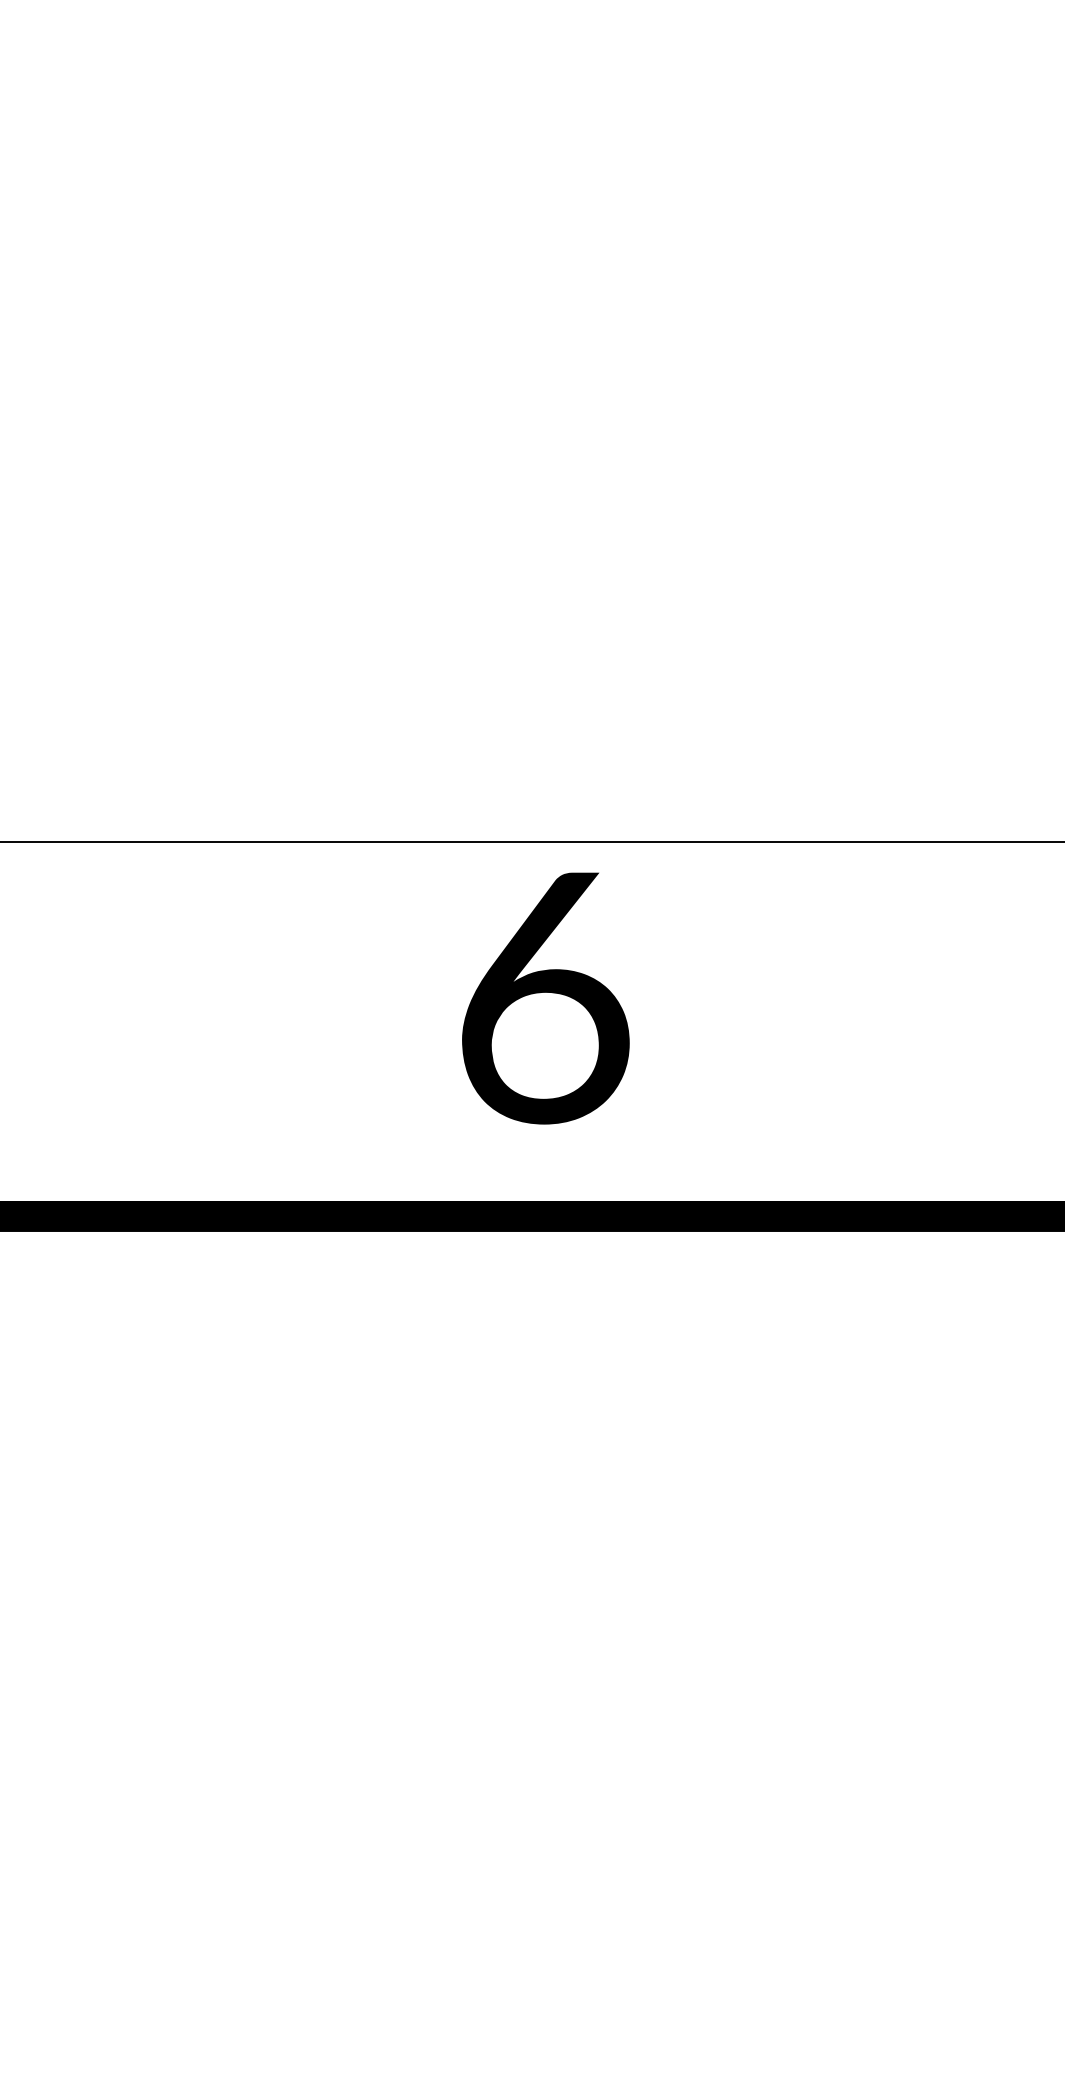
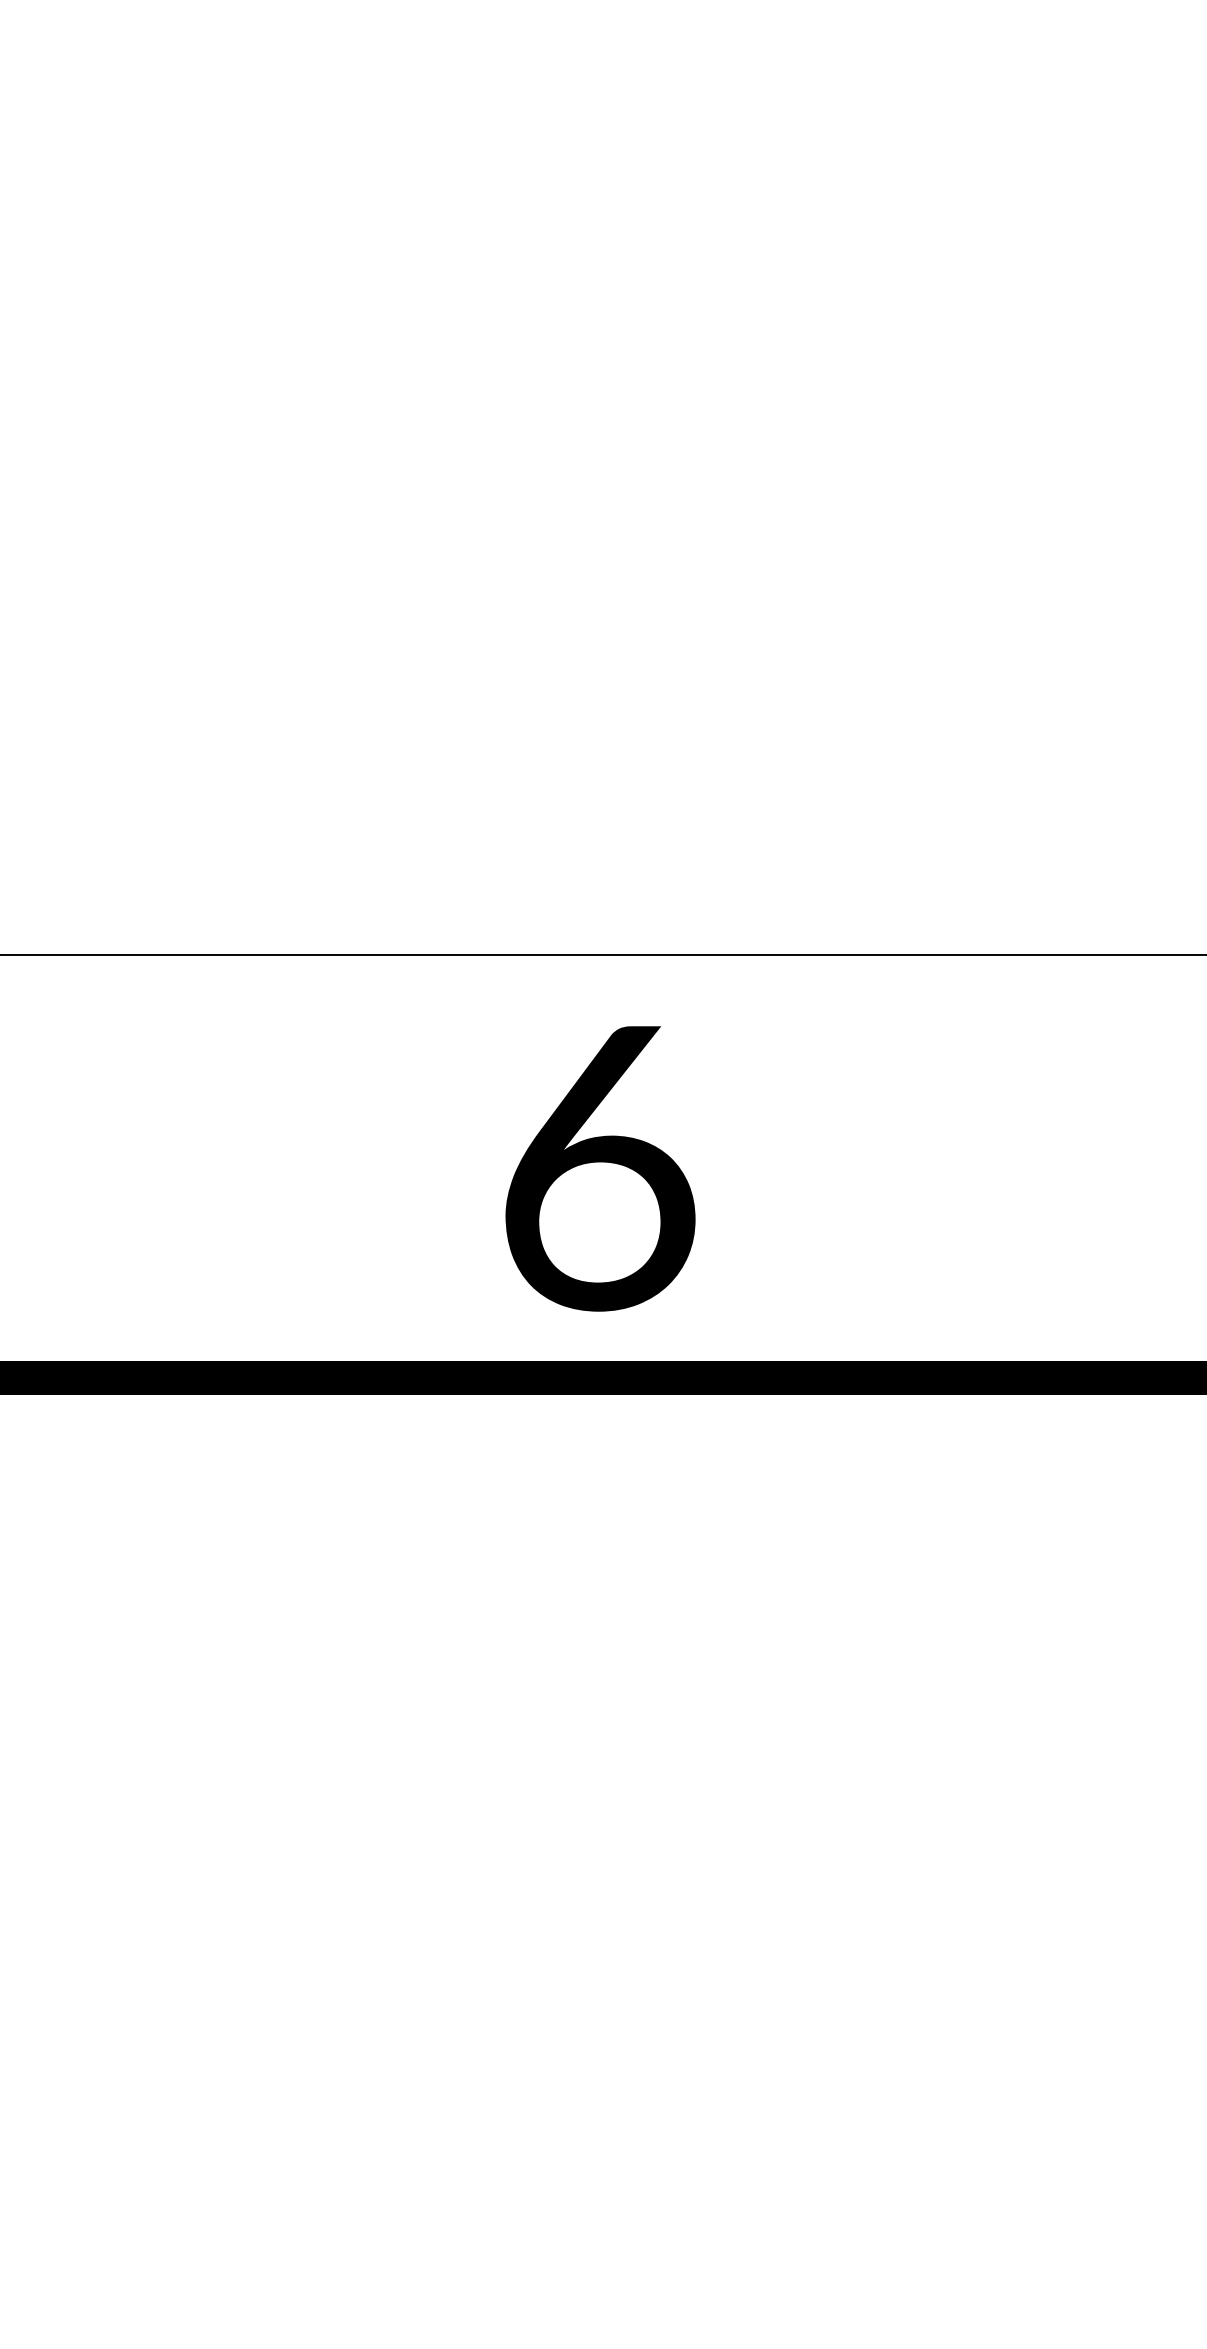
text: (545, 998) -> (600, 1168), moved

